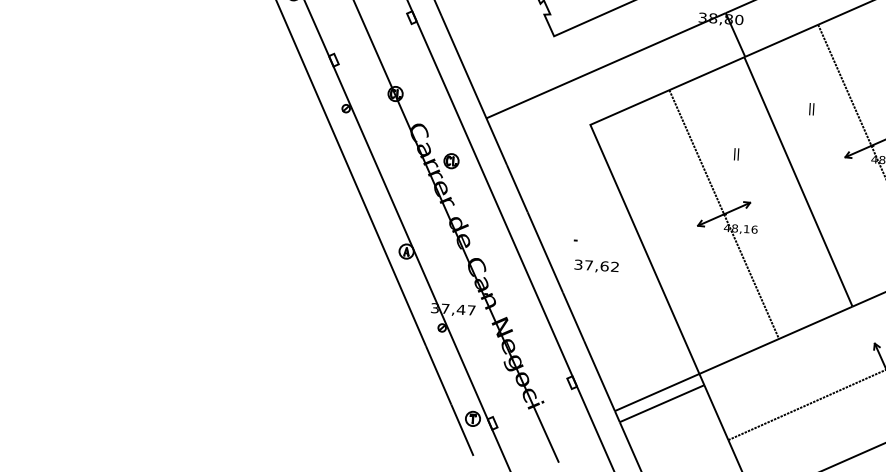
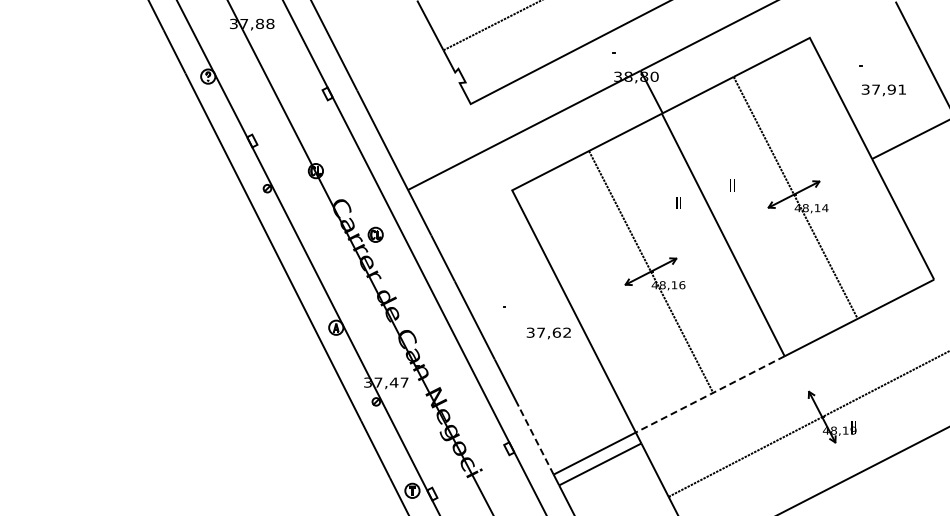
text: (812, 109) -> (732, 185), moved
text: (736, 153) -> (678, 202), moved
text: (596, 266) -> (548, 333), moved
line: (776, 340) -> (710, 394), solid -> dashed
line: (599, 376) -> (536, 440), solid -> dashed

